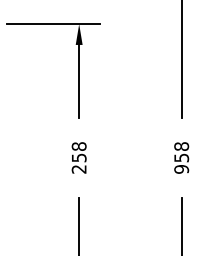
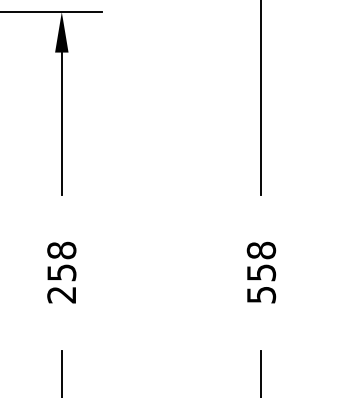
text: (181, 169) -> (261, 295), 958 -> 558

